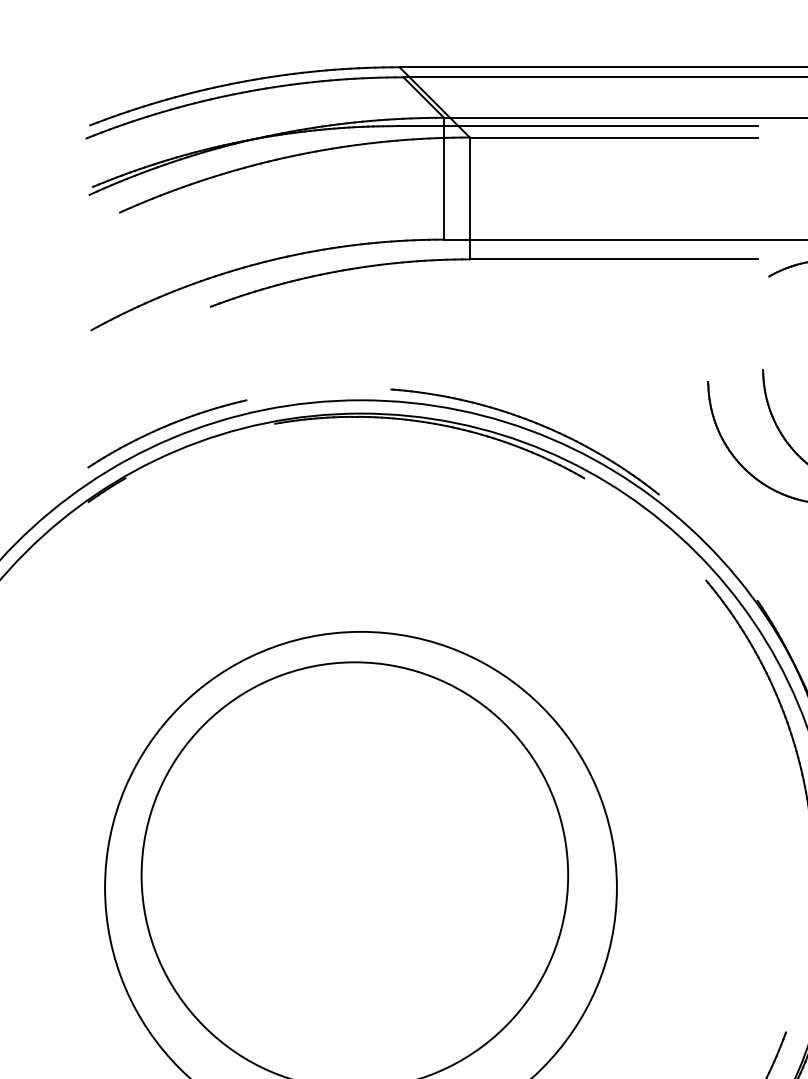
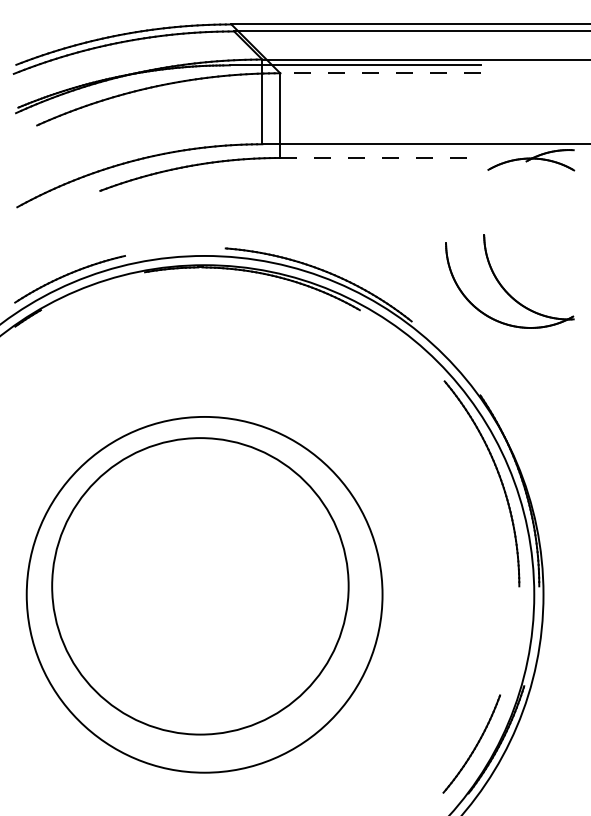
line: (613, 137) -> (380, 73), solid -> dashed
line: (615, 260) -> (381, 158), solid -> dashed

